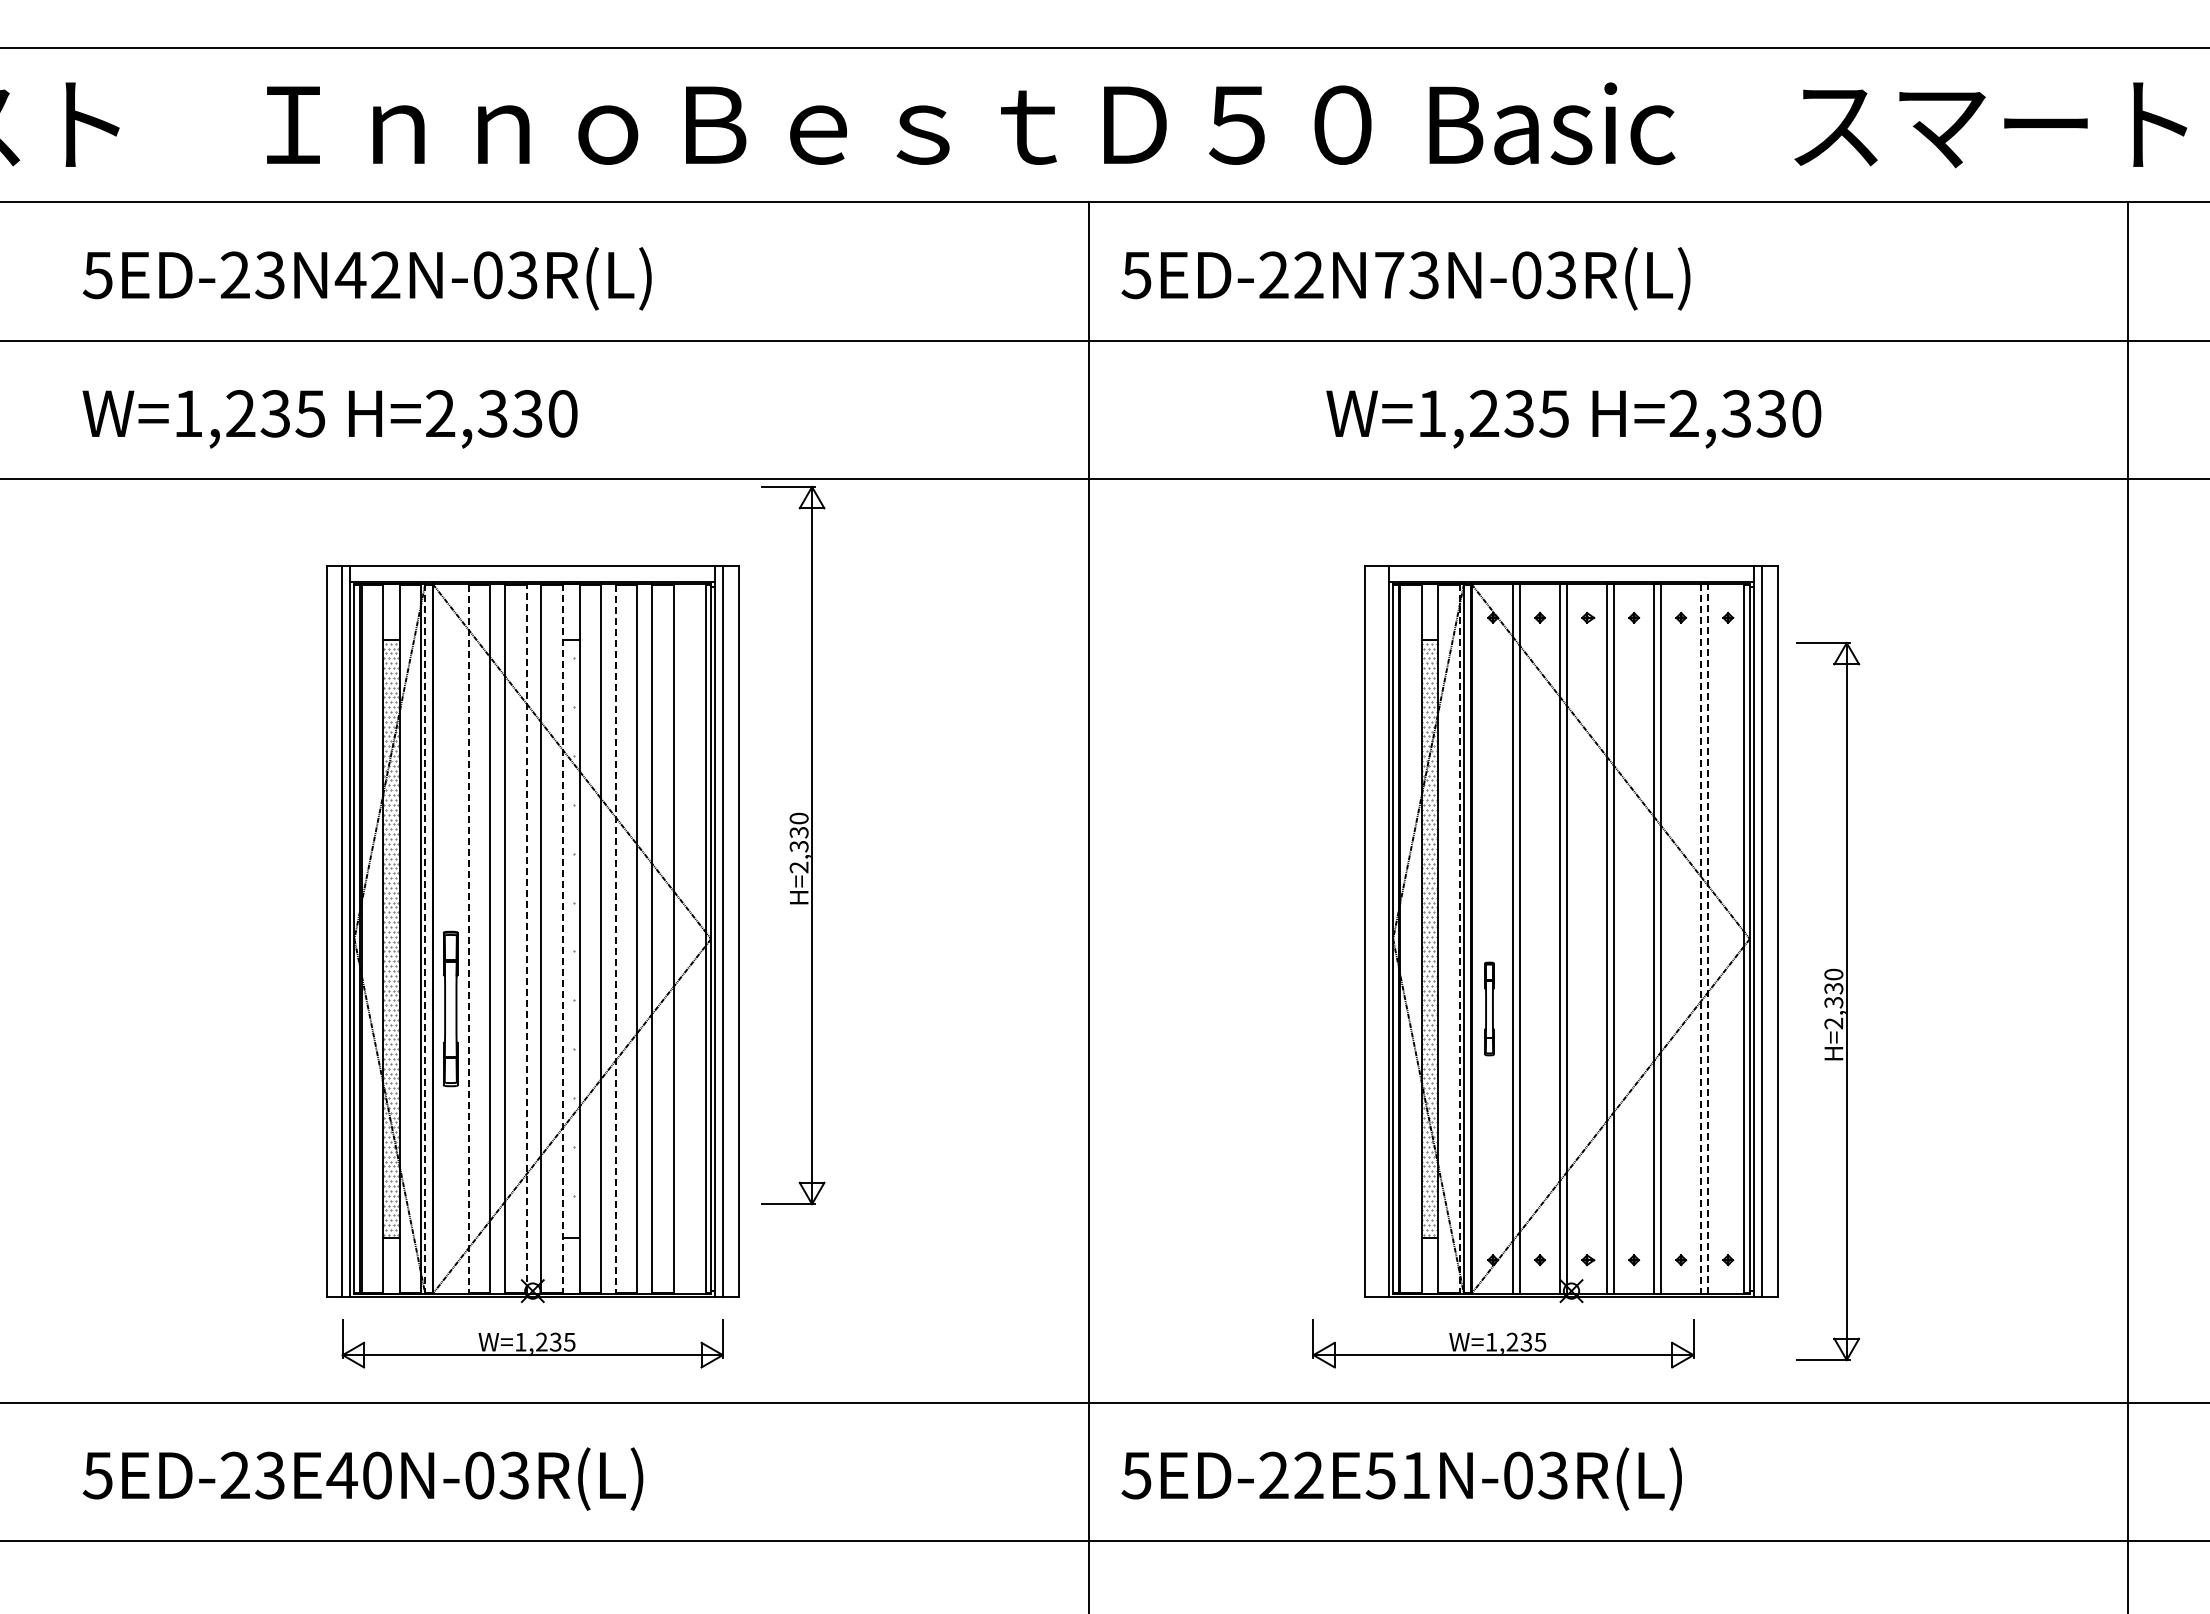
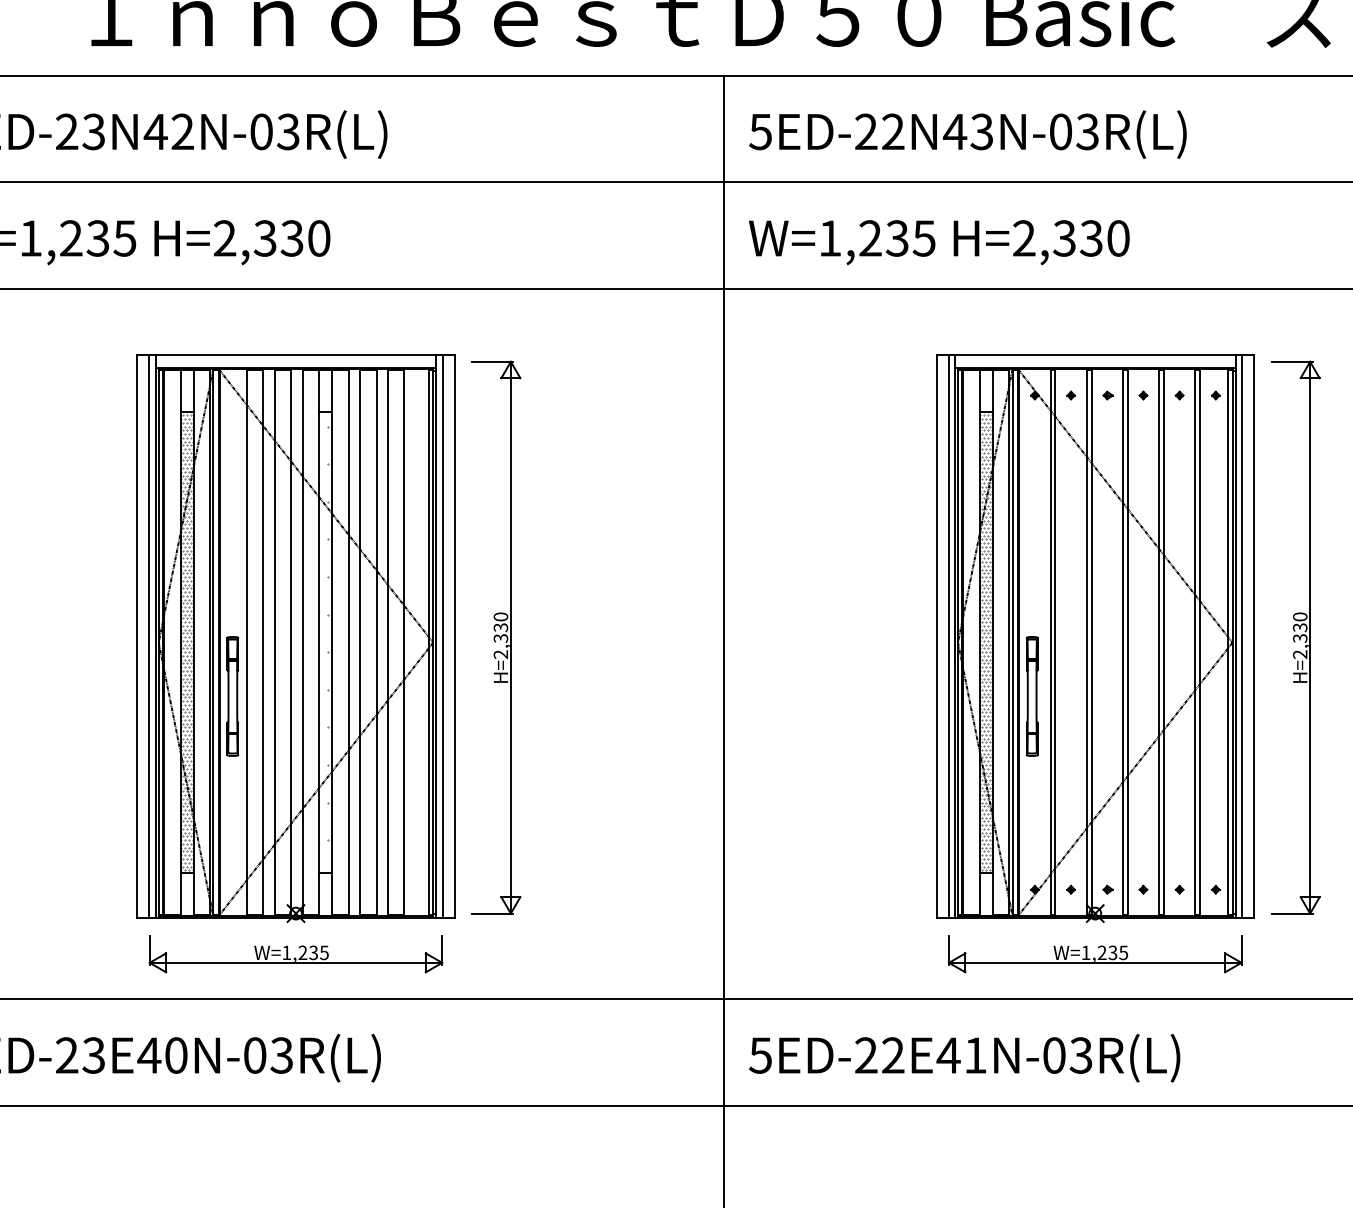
text: (1389, 275) -> (955, 132), 5ED-22N73N-03R(L) -> 5ED-22N43N-03R(L)
text: (1573, 419) -> (939, 242), moved
part: (793, 845) -> (496, 637), moved
line: (1380, 930) -> (948, 636), added
line: (526, 938) -> (291, 642), dashed -> solid
line: (425, 939) -> (213, 643), dashed -> solid
line: (468, 939) -> (246, 643), dashed -> solid
line: (562, 939) -> (318, 643), dashed -> solid
line: (615, 939) -> (359, 643), dashed -> solid
line: (1459, 939) -> (1009, 643), dashed -> solid
line: (1701, 939) -> (1195, 643), dashed -> solid
line: (1707, 939) -> (1199, 643), dashed -> solid
part: (1828, 1001) -> (1296, 637), moved
part: (1489, 1008) -> (1032, 696), size x1.67
part: (1503, 1343) -> (1095, 953), moved
text: (1380, 1475) -> (948, 1055), 5ED-22E51N-03R(L) -> 5ED-22E41N-03R(L)

